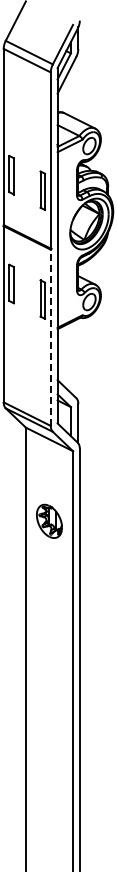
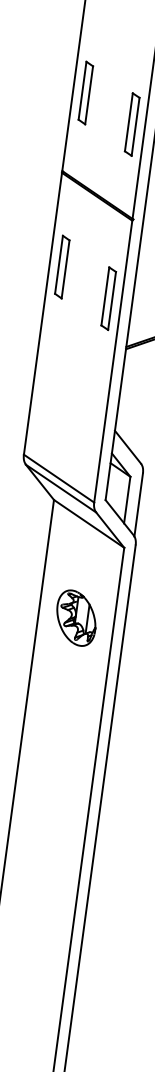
line: (50, 337) -> (112, 361), dashed -> solid
part: (49, 520) -> (76, 616), moved

